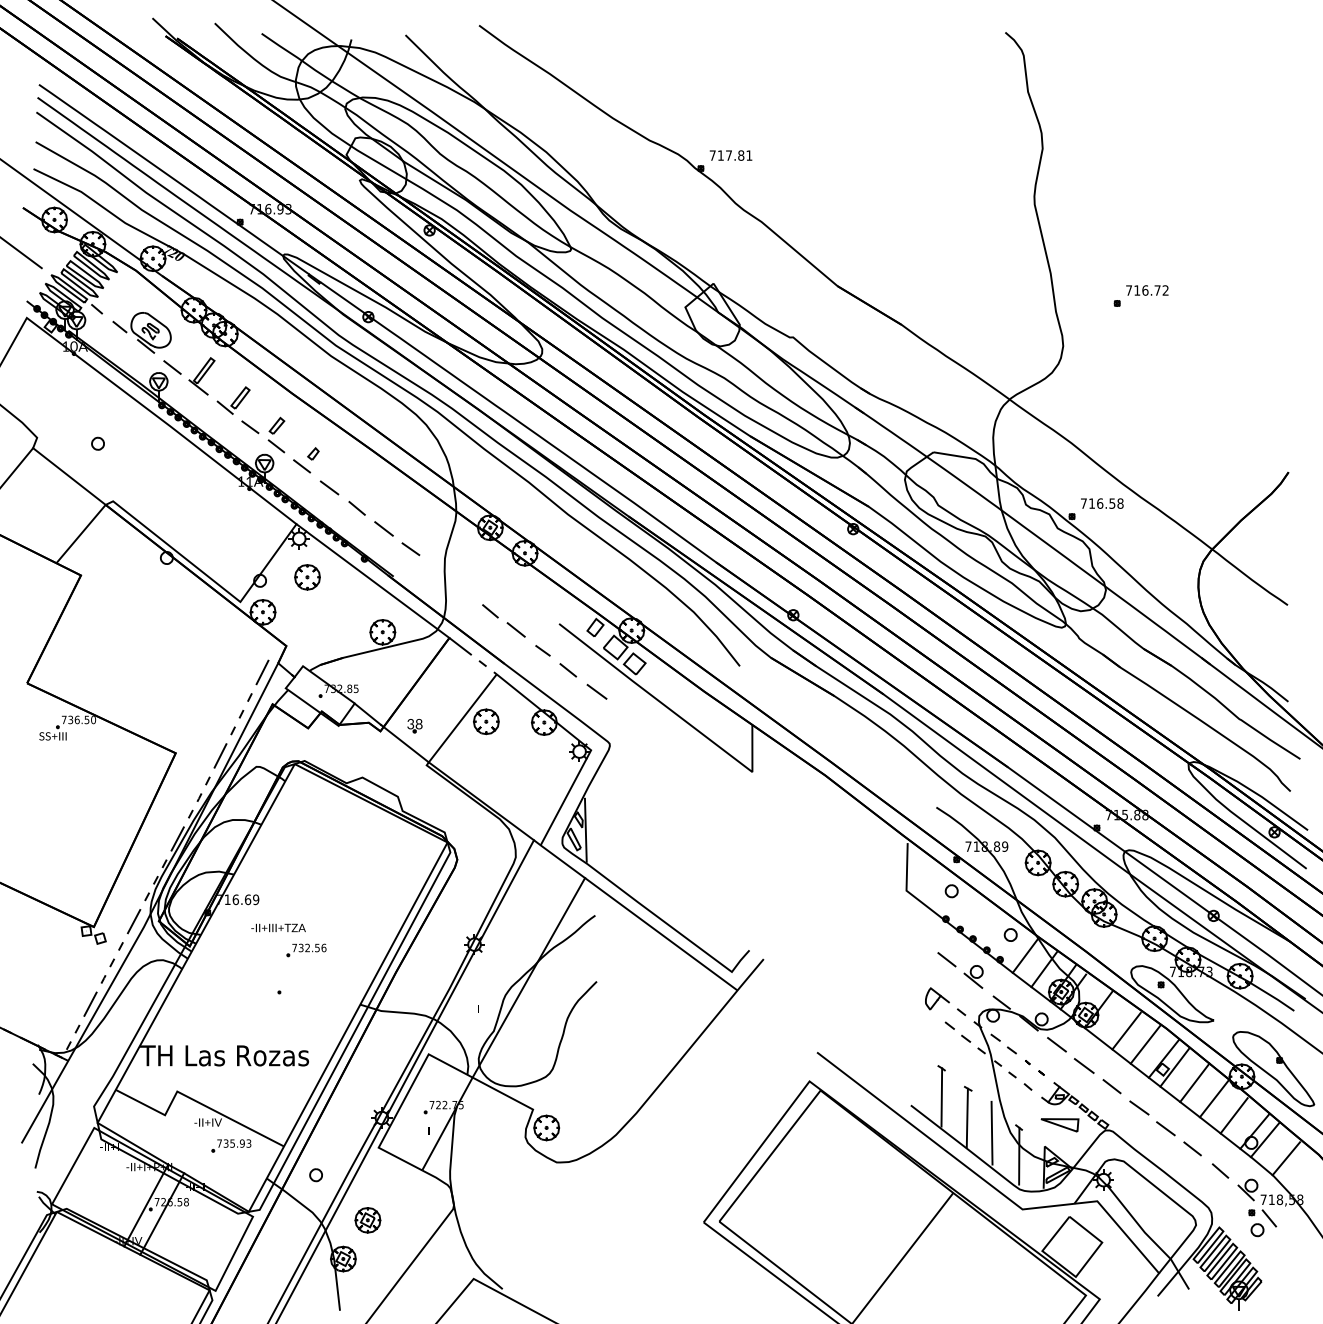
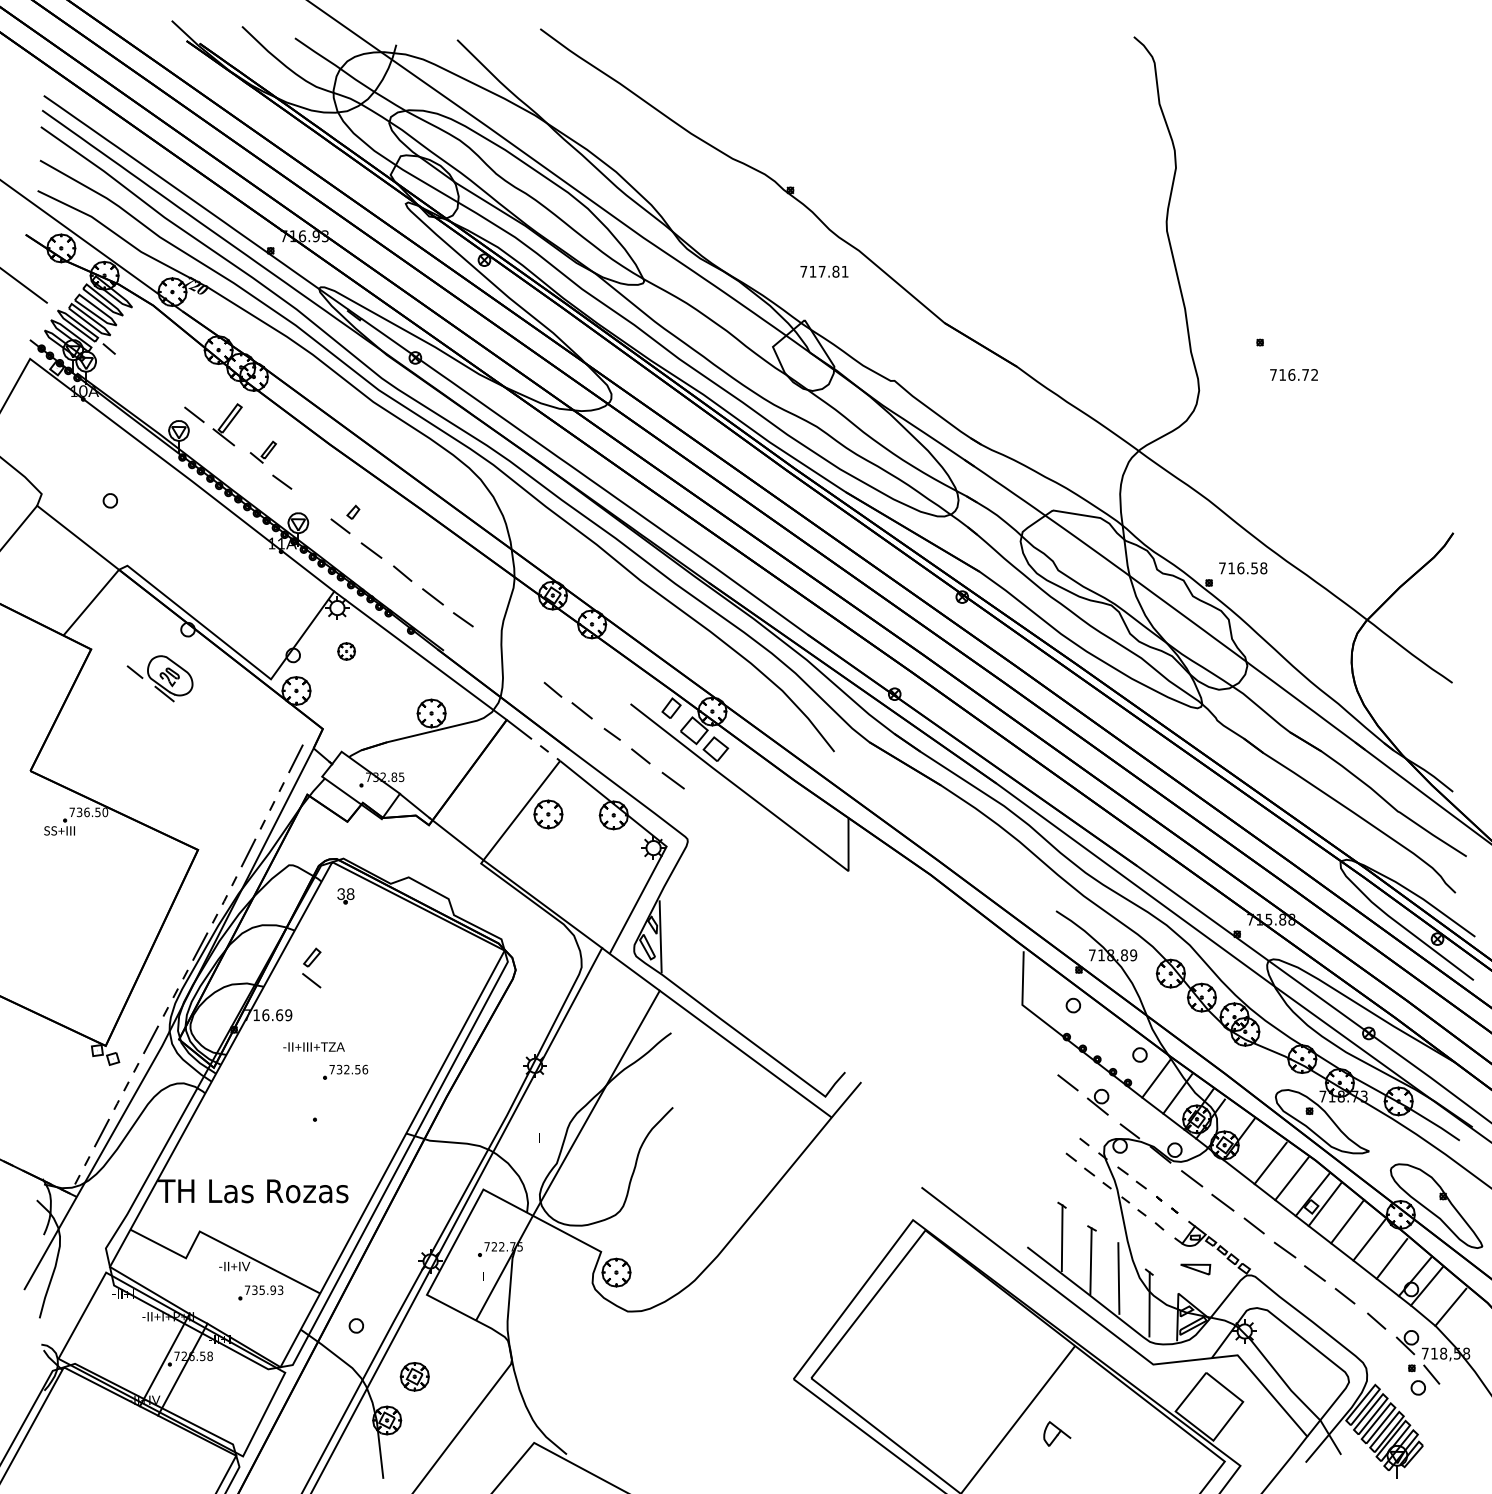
text: (731, 155) -> (824, 271), moved
text: (1146, 290) -> (1293, 374), moved
part: (141, 332) -> (159, 678), moved
part: (233, 400) -> (263, 452), size x0.7
part: (276, 434) -> (311, 967), moved
part: (307, 577) -> (346, 651), size x0.6
part: (414, 726) -> (345, 896), moved
part: (937, 998) -> (1057, 1433), moved
part: (1059, 1125) -> (1195, 1269), size x0.7

